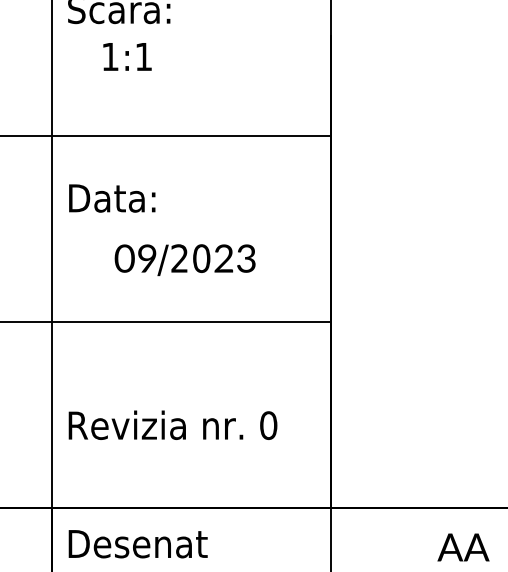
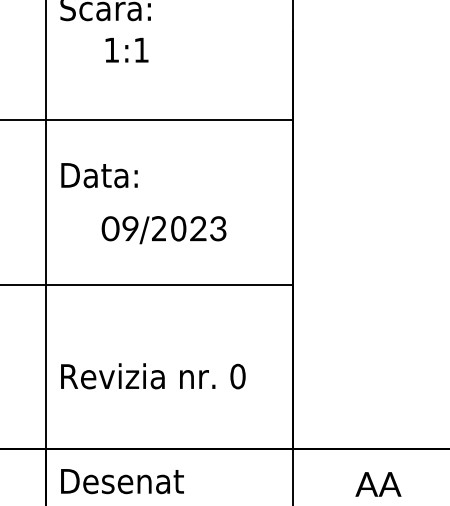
text: (126, 56) -> (126, 49), moved
text: (463, 547) -> (378, 484), moved

